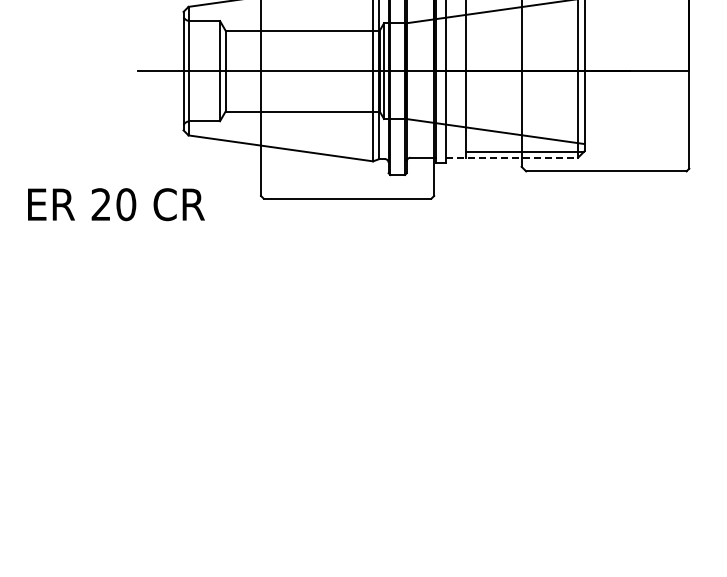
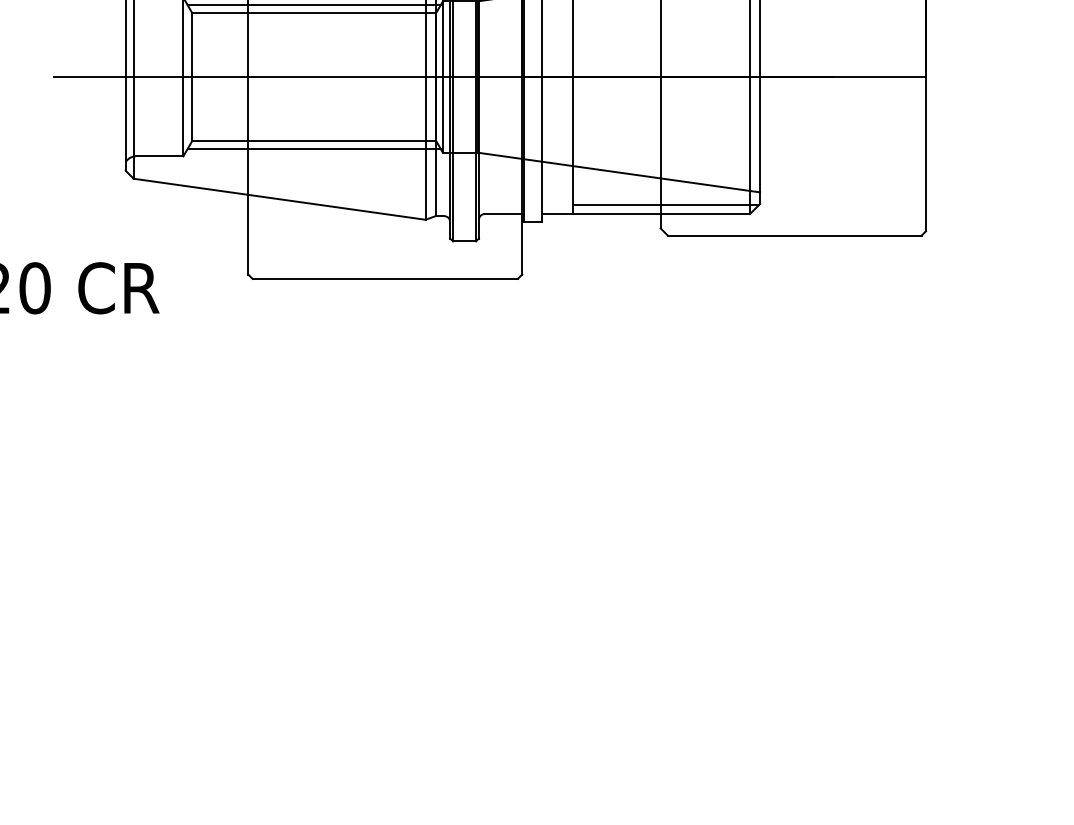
line: (302, 25) -> (313, 4), added
line: (302, 116) -> (313, 148), added
line: (512, 157) -> (646, 213), dashed -> solid

